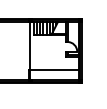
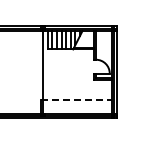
line: (53, 69) -> (76, 99), solid -> dashed

